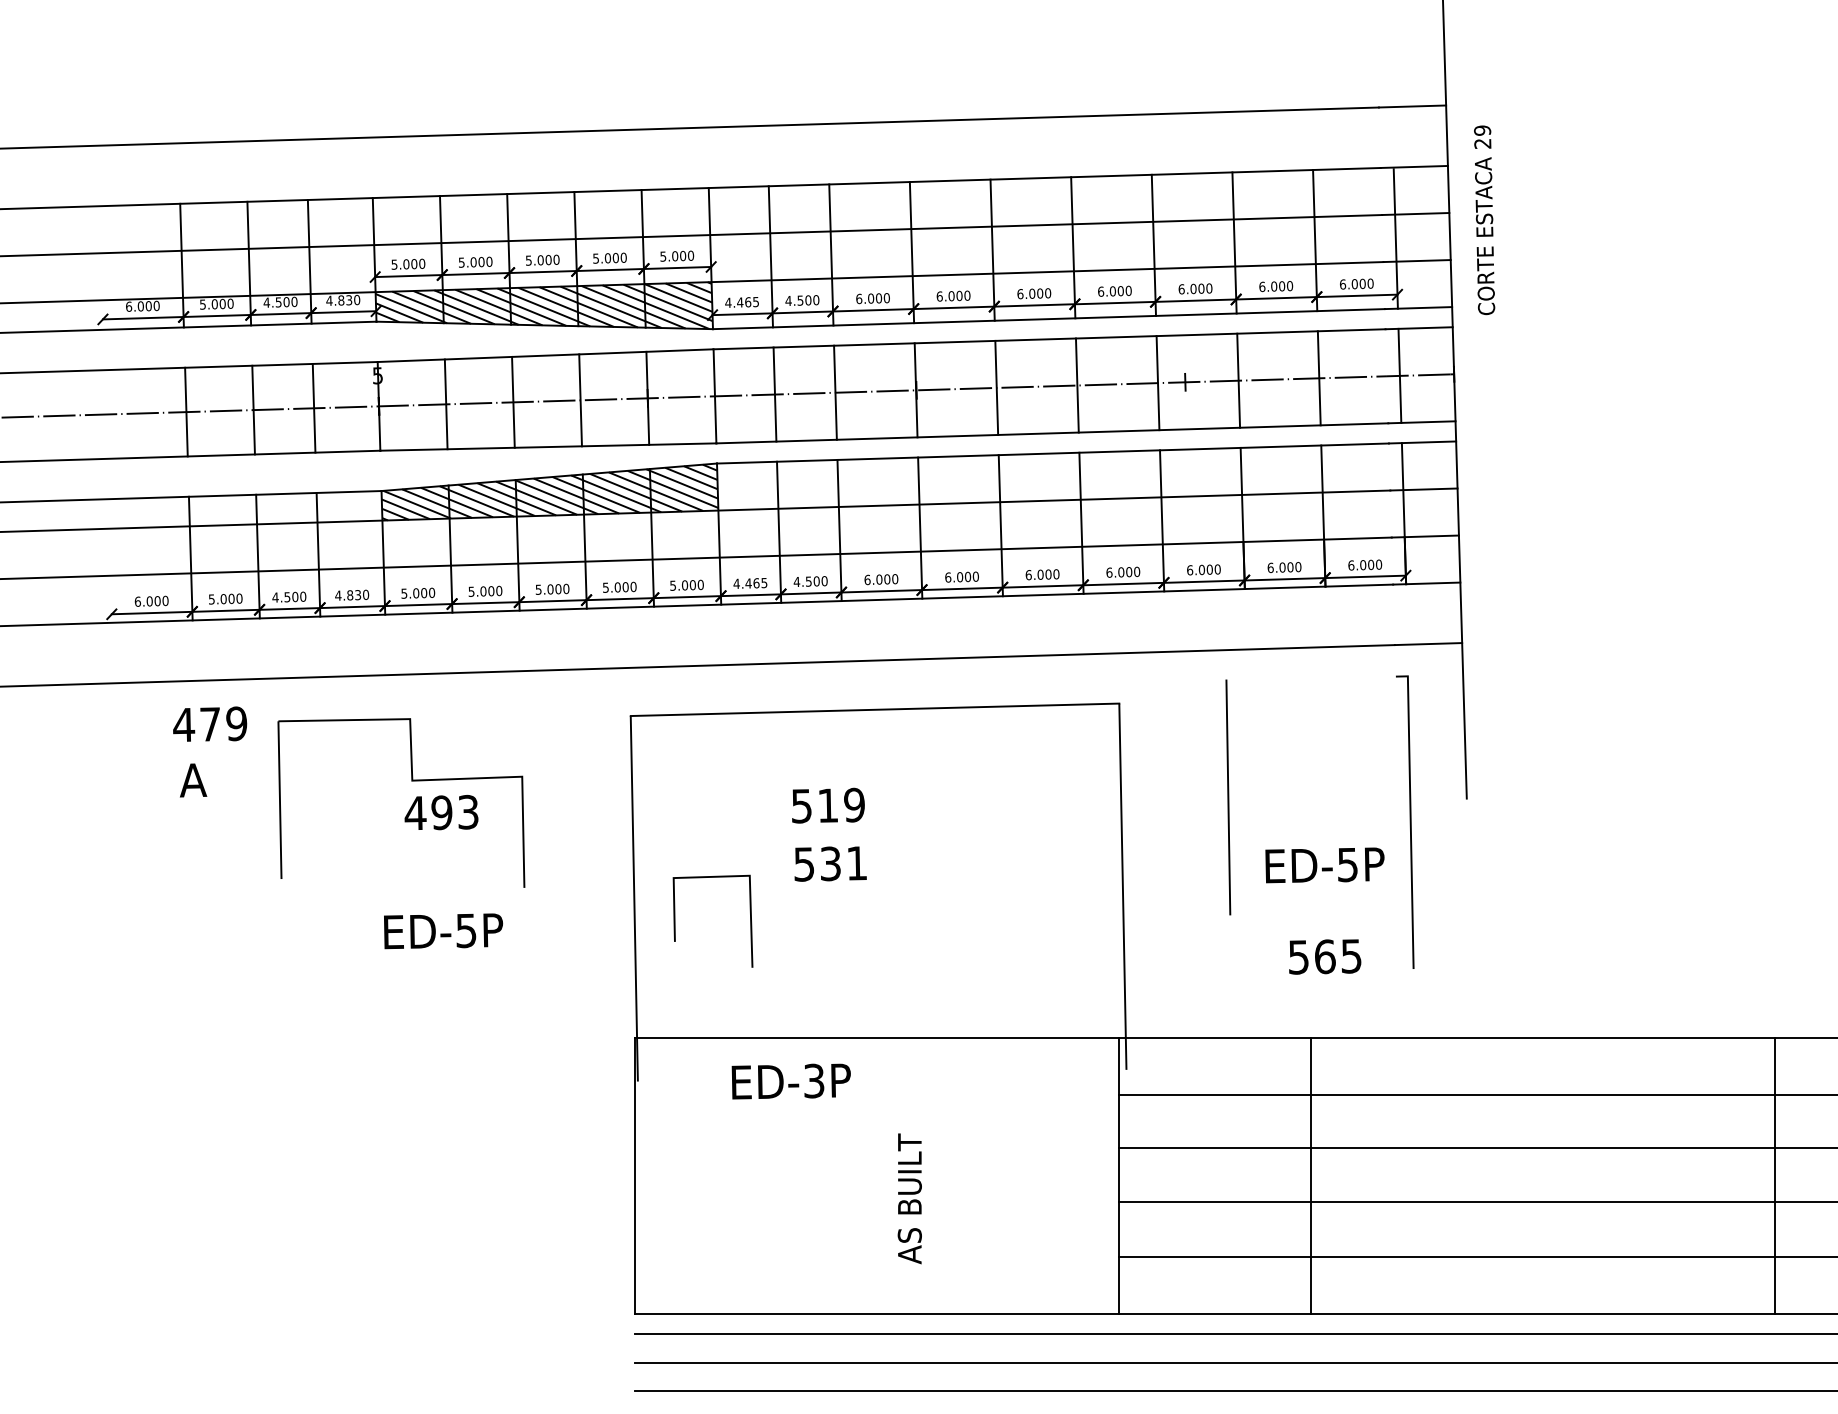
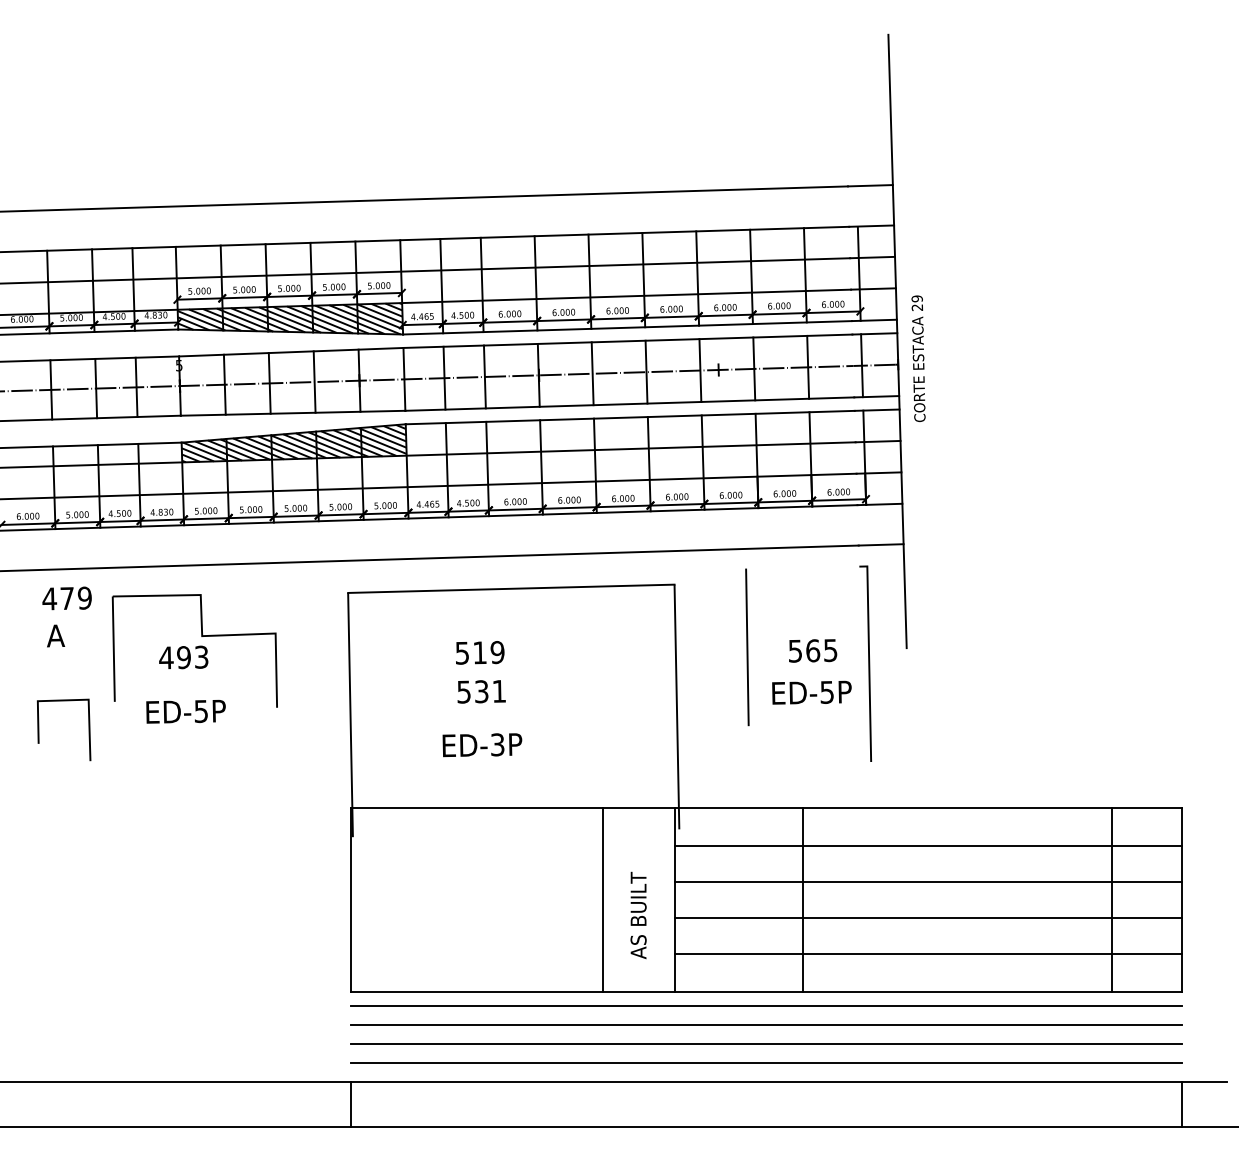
text: (1484, 219) -> (918, 358), moved
text: (441, 812) -> (183, 657), moved
line: (749, 920) -> (88, 729), moved
text: (442, 930) -> (185, 711), moved
text: (1325, 956) -> (813, 650), moved
text: (791, 1082) -> (482, 745), moved
line: (1011, 1176) -> (602, 900), added
text: (909, 1198) -> (638, 915), moved

